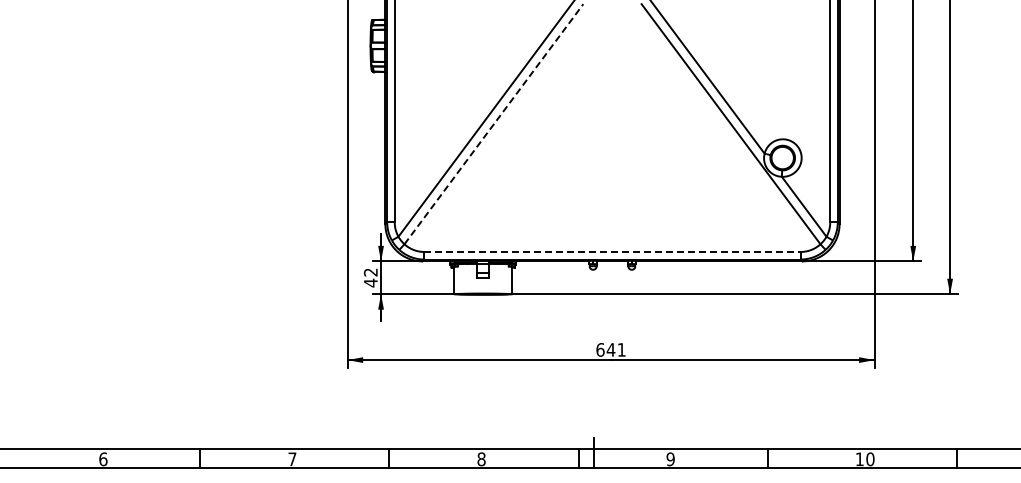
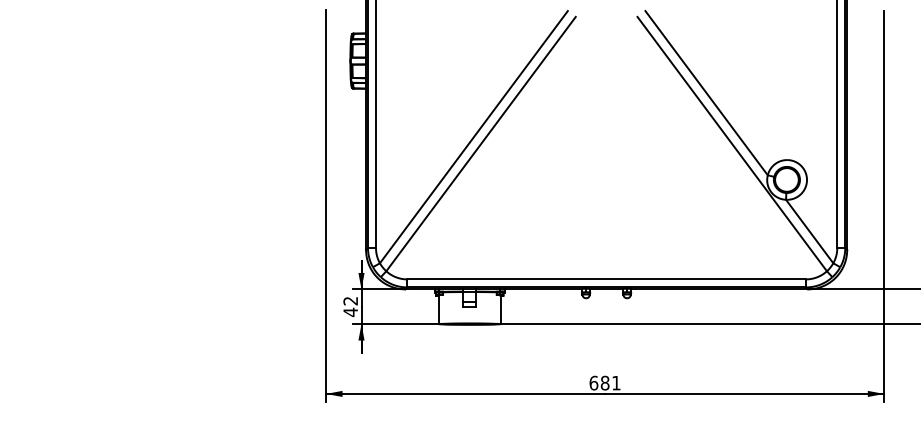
line: (493, 124) -> (480, 144), dashed -> solid
line: (612, 251) -> (606, 278), dashed -> solid
text: (610, 349) -> (604, 382), 641 -> 681

